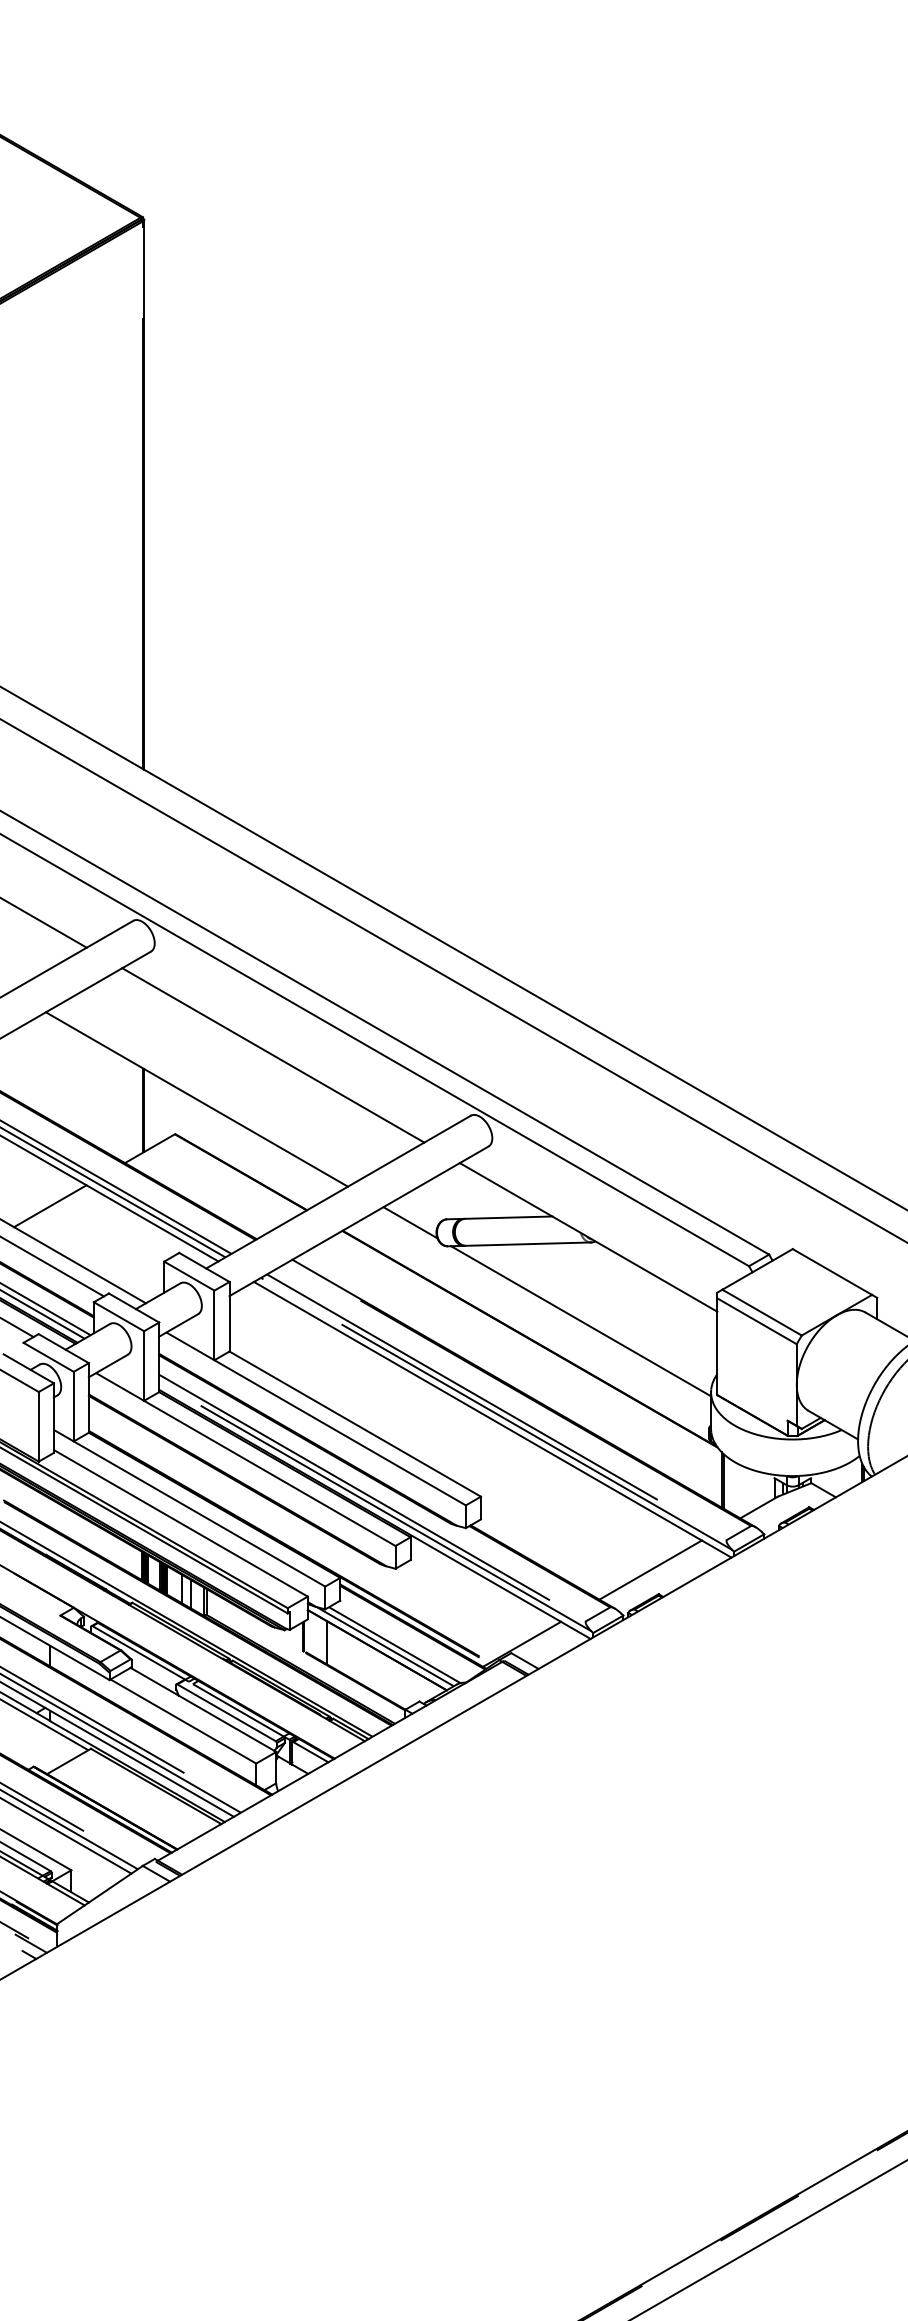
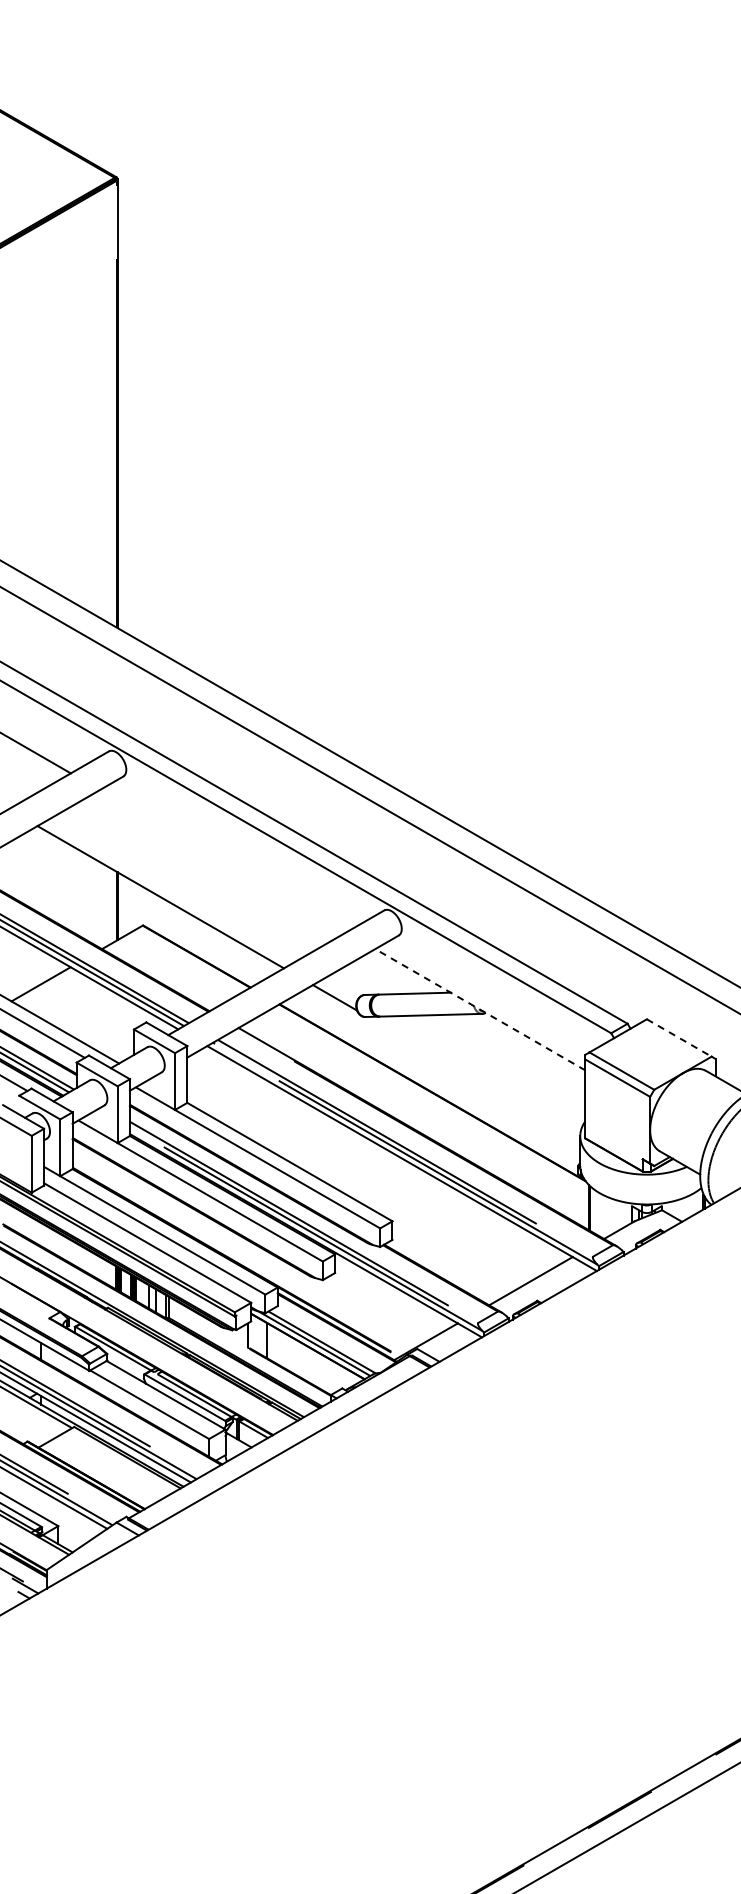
line: (272, 1055) -> (222, 861), removed
line: (587, 1237) -> (479, 1009), solid -> dashed
line: (832, 1272) -> (679, 1038), solid -> dashed
line: (581, 1320) -> (474, 1077), removed

